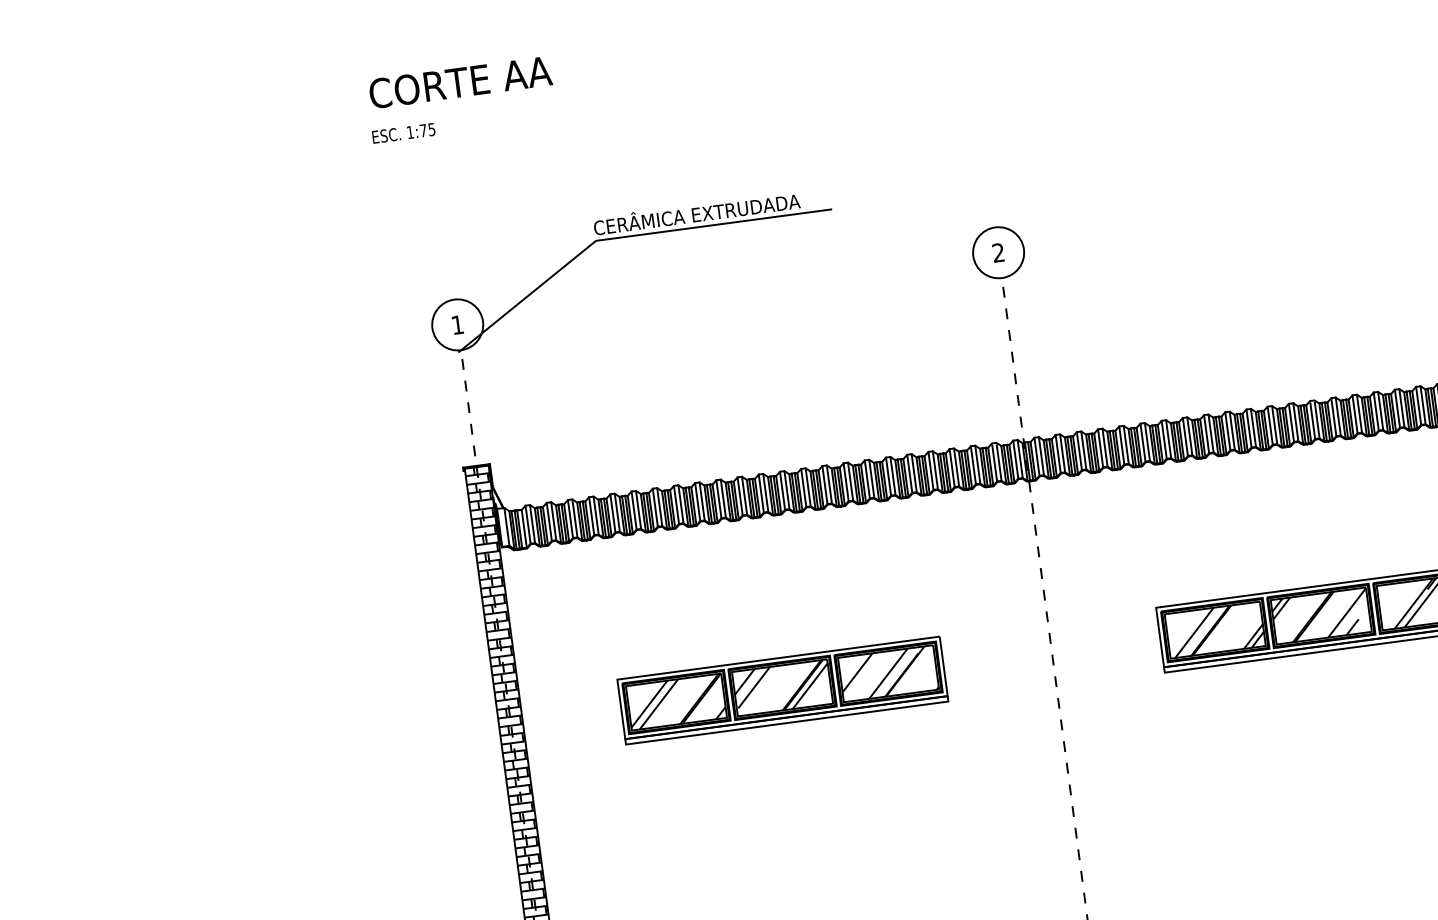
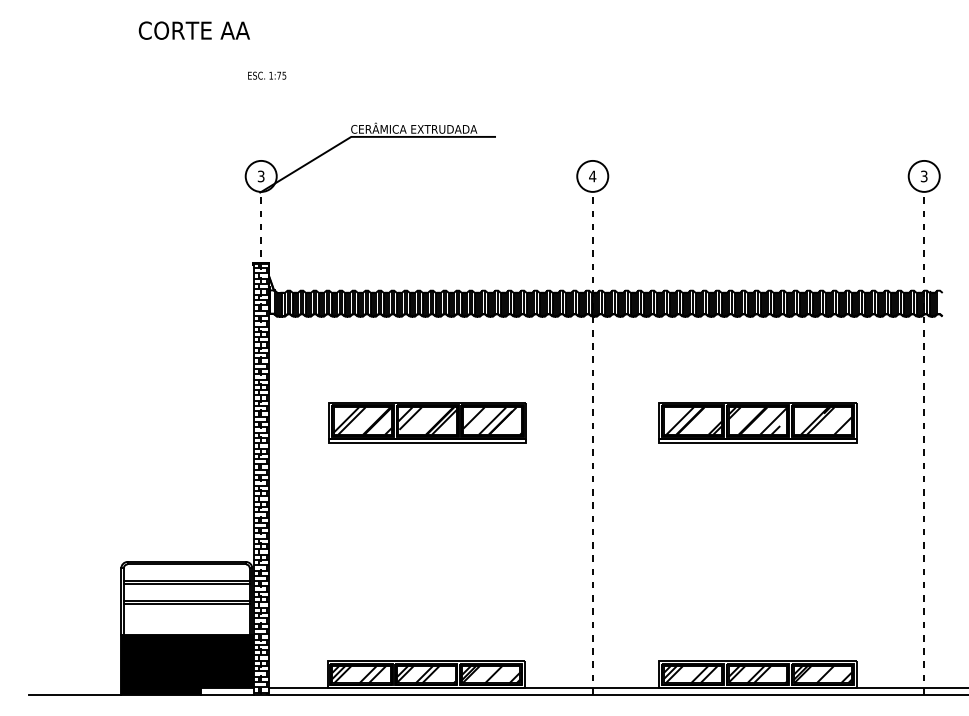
text: (459, 82) -> (193, 30), moved
text: (404, 132) -> (267, 75), moved
text: (998, 252) -> (592, 176), 2 -> 4
text: (456, 325) -> (260, 176), 1 -> 3

